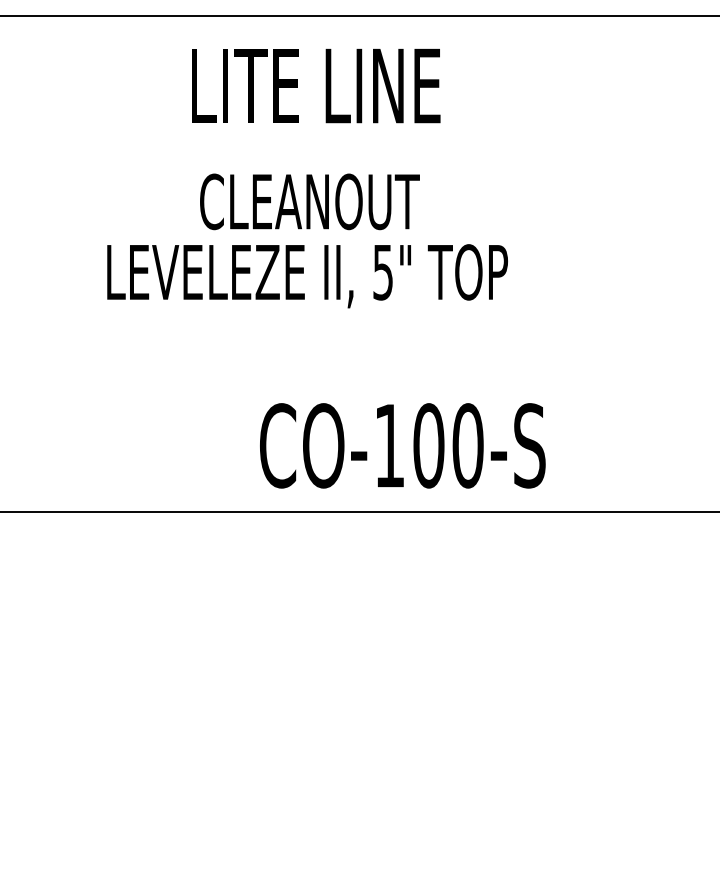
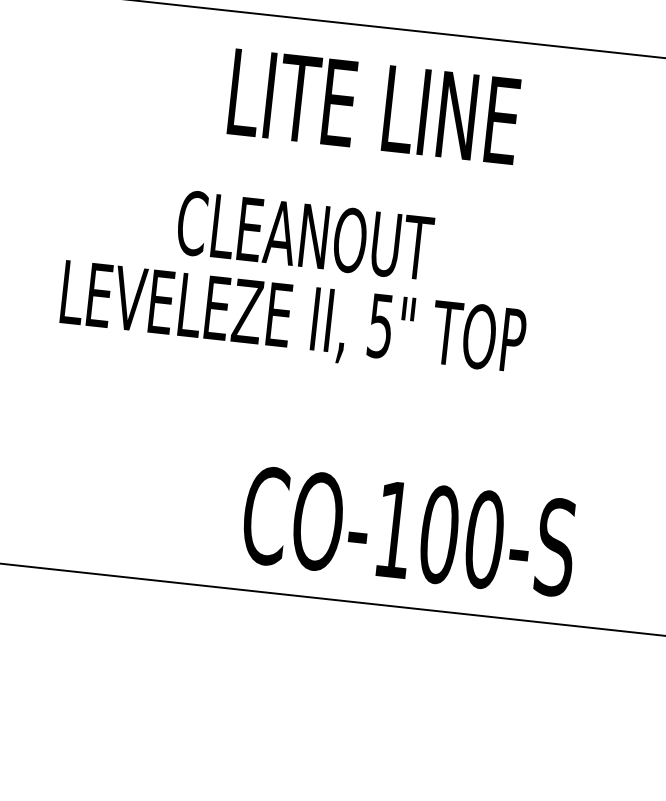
text: (316, 86) -> (374, 107), moved
text: (402, 445) -> (409, 531), moved

